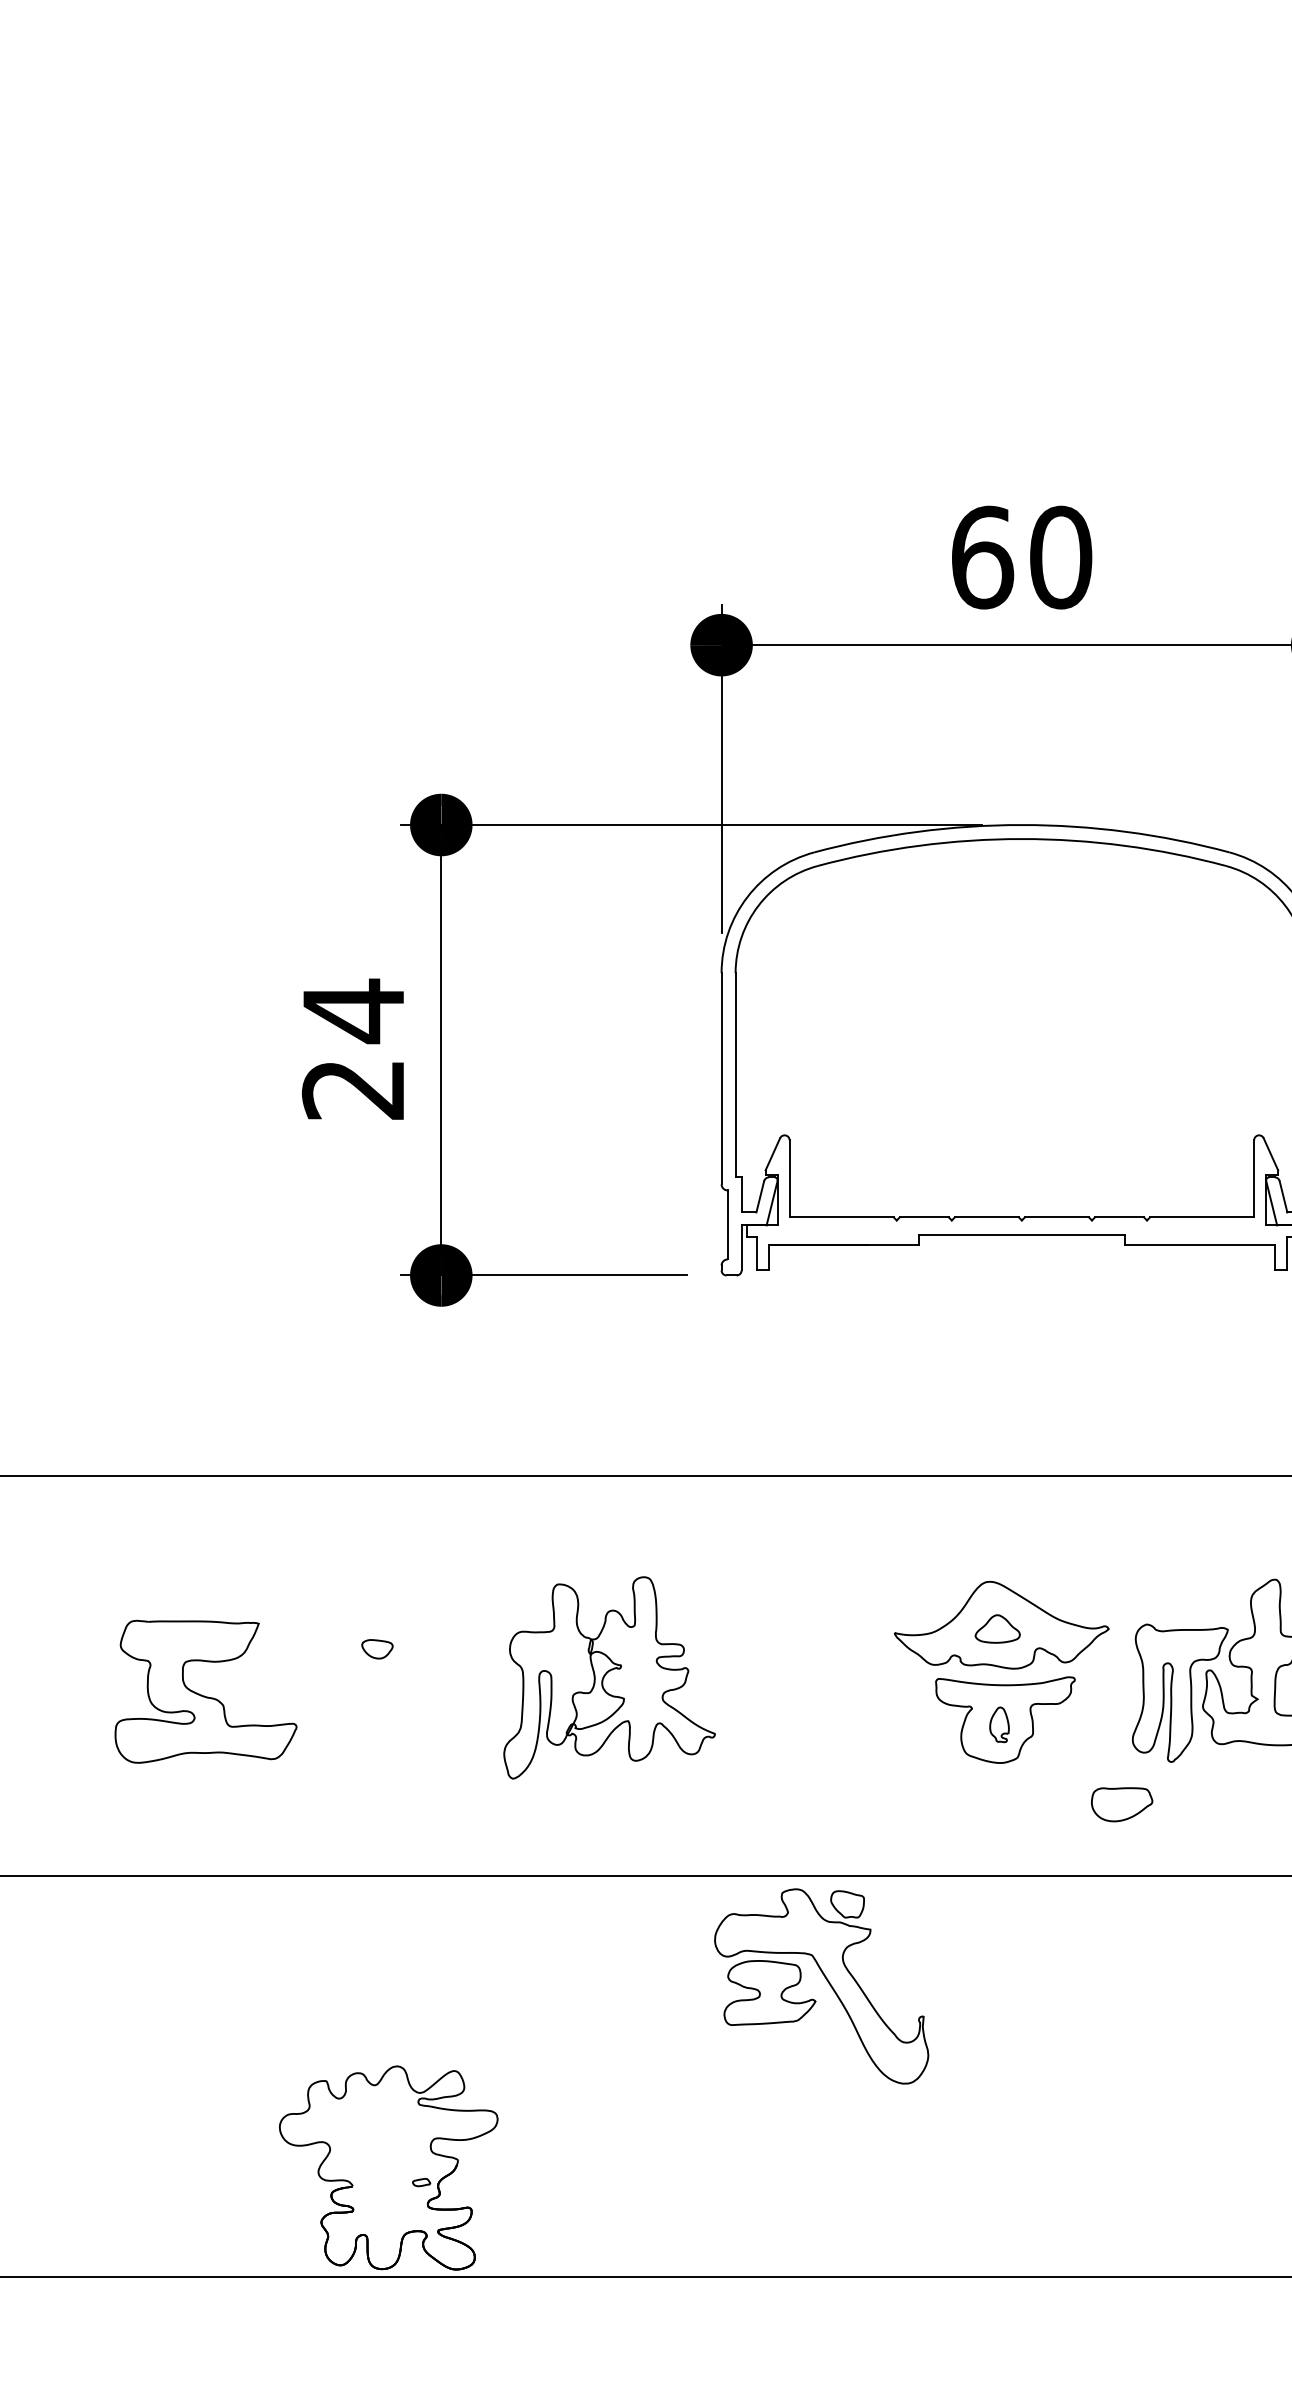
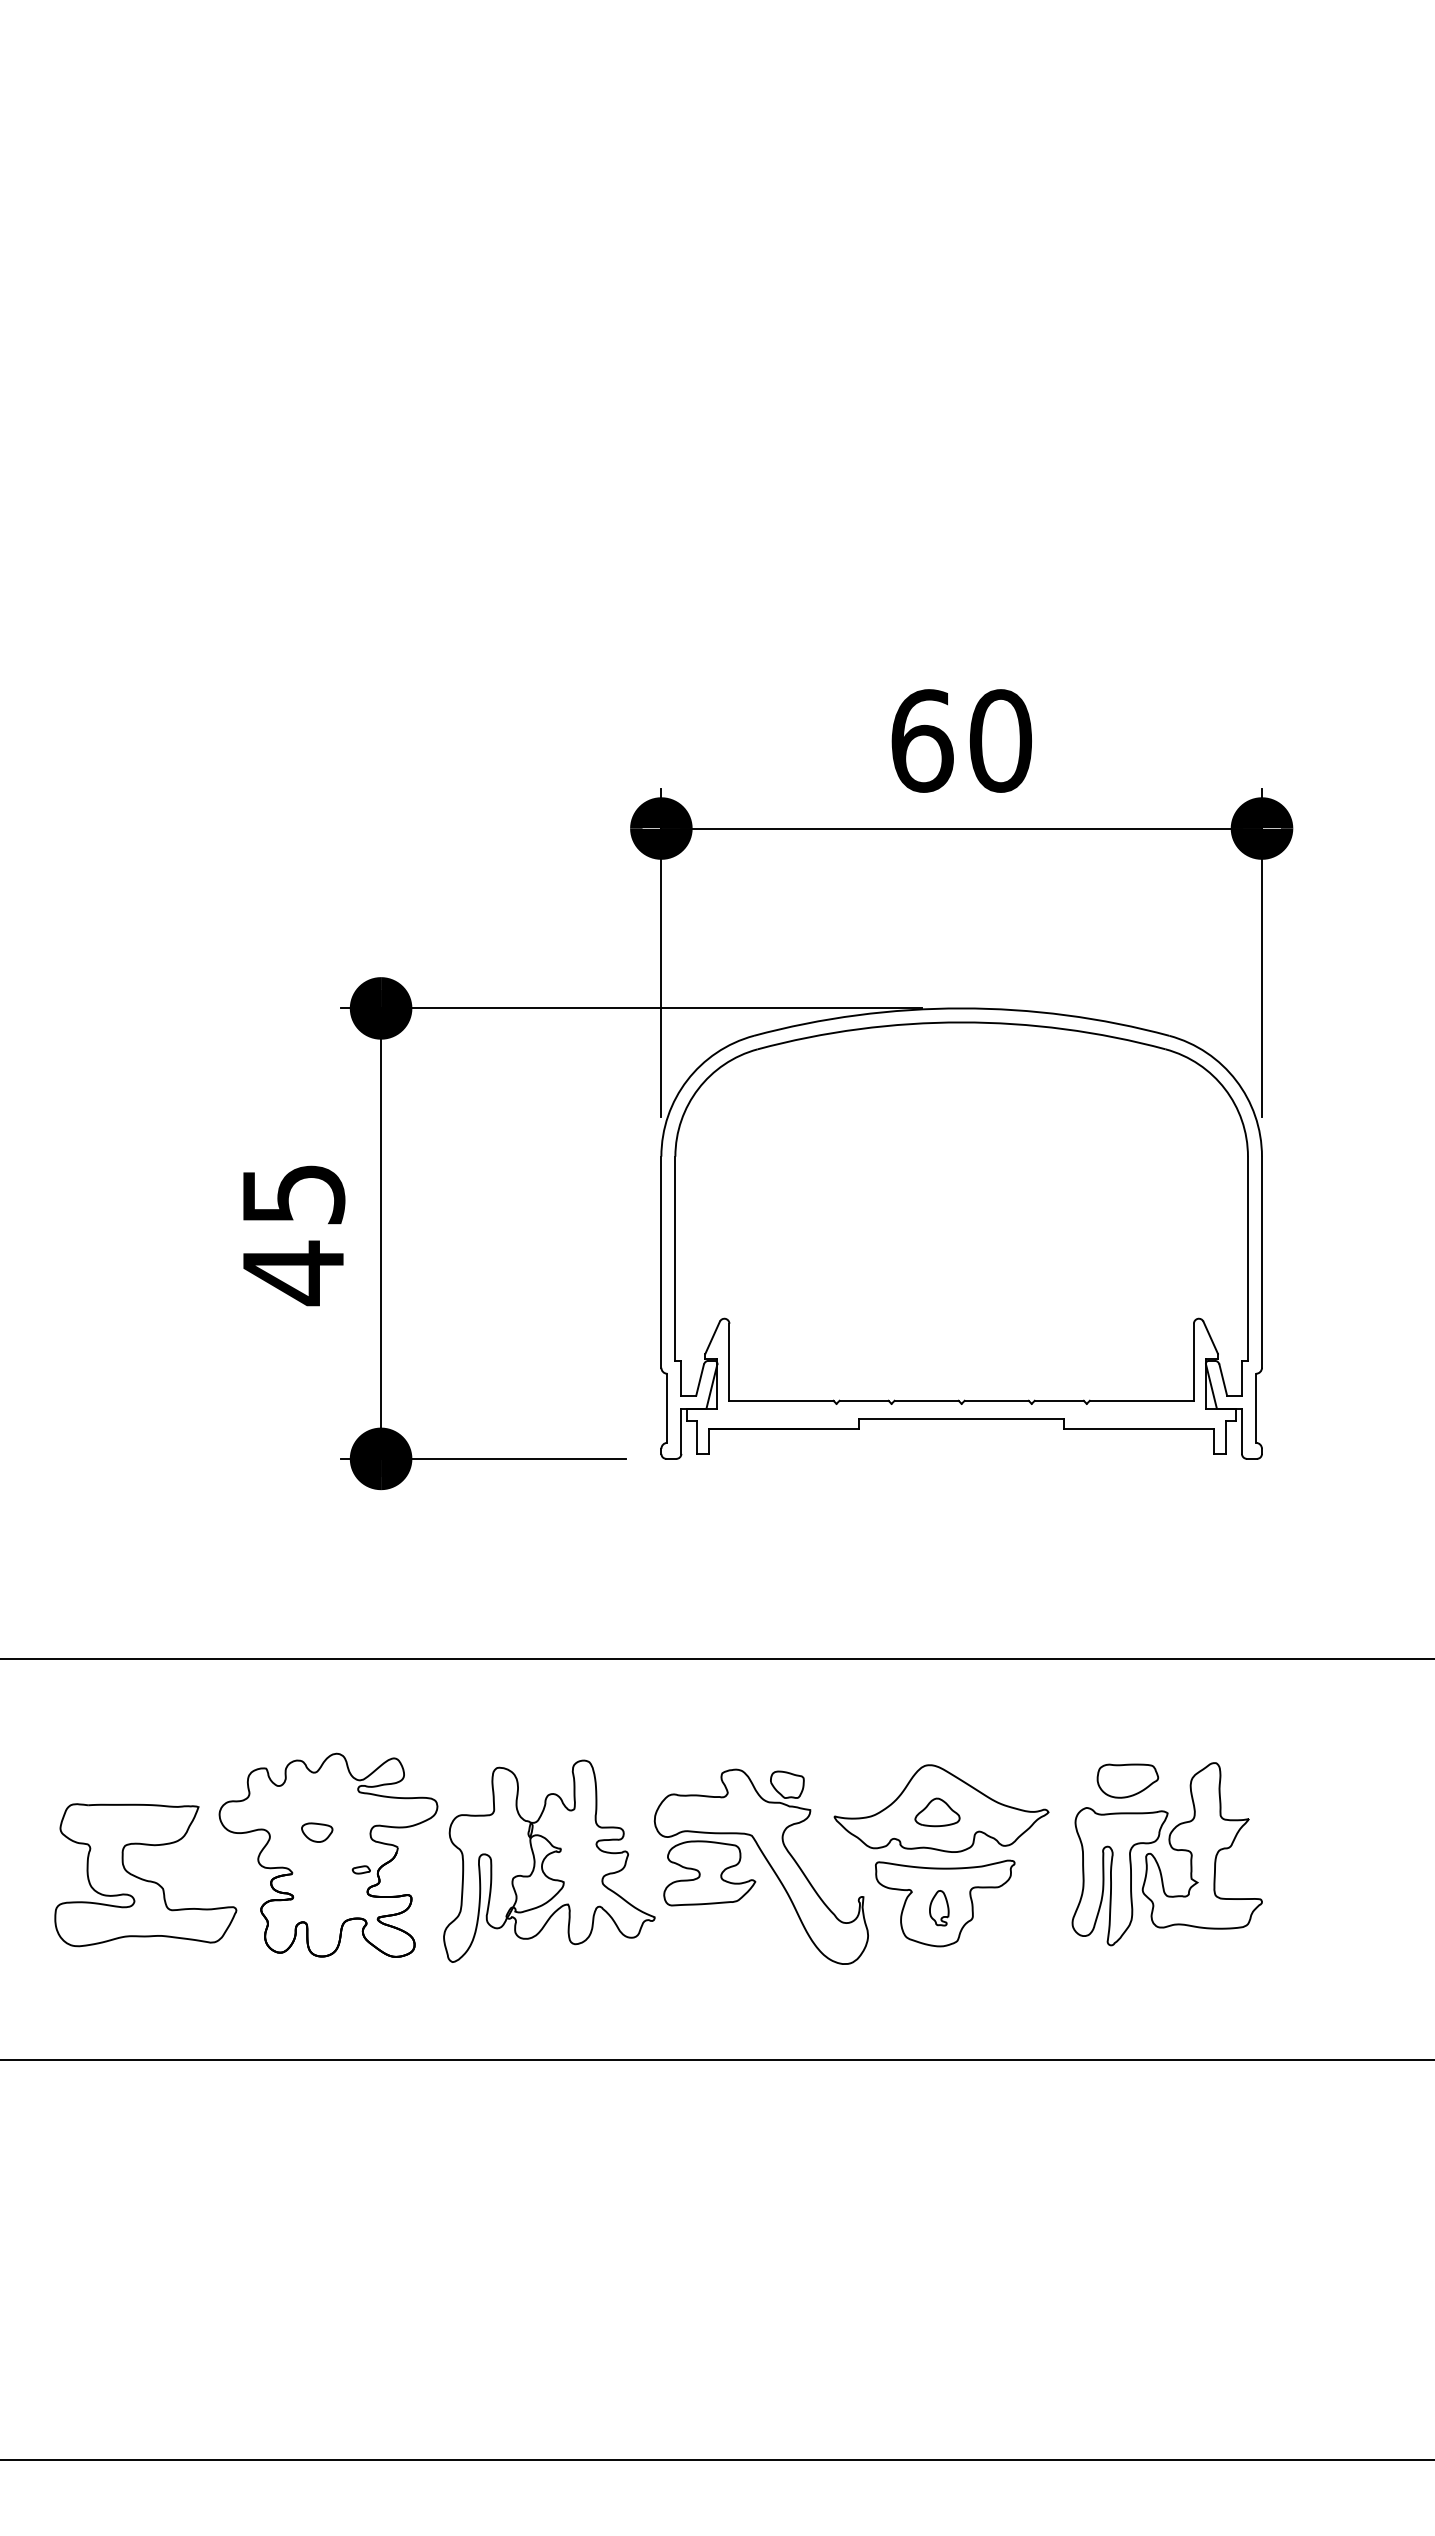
text: (353, 1051) -> (293, 1234), 24 -> 45
part: (1121, 1804) -> (1127, 1780), moved
part: (826, 1981) -> (766, 1861), moved
part: (388, 2167) -> (328, 1854), moved

